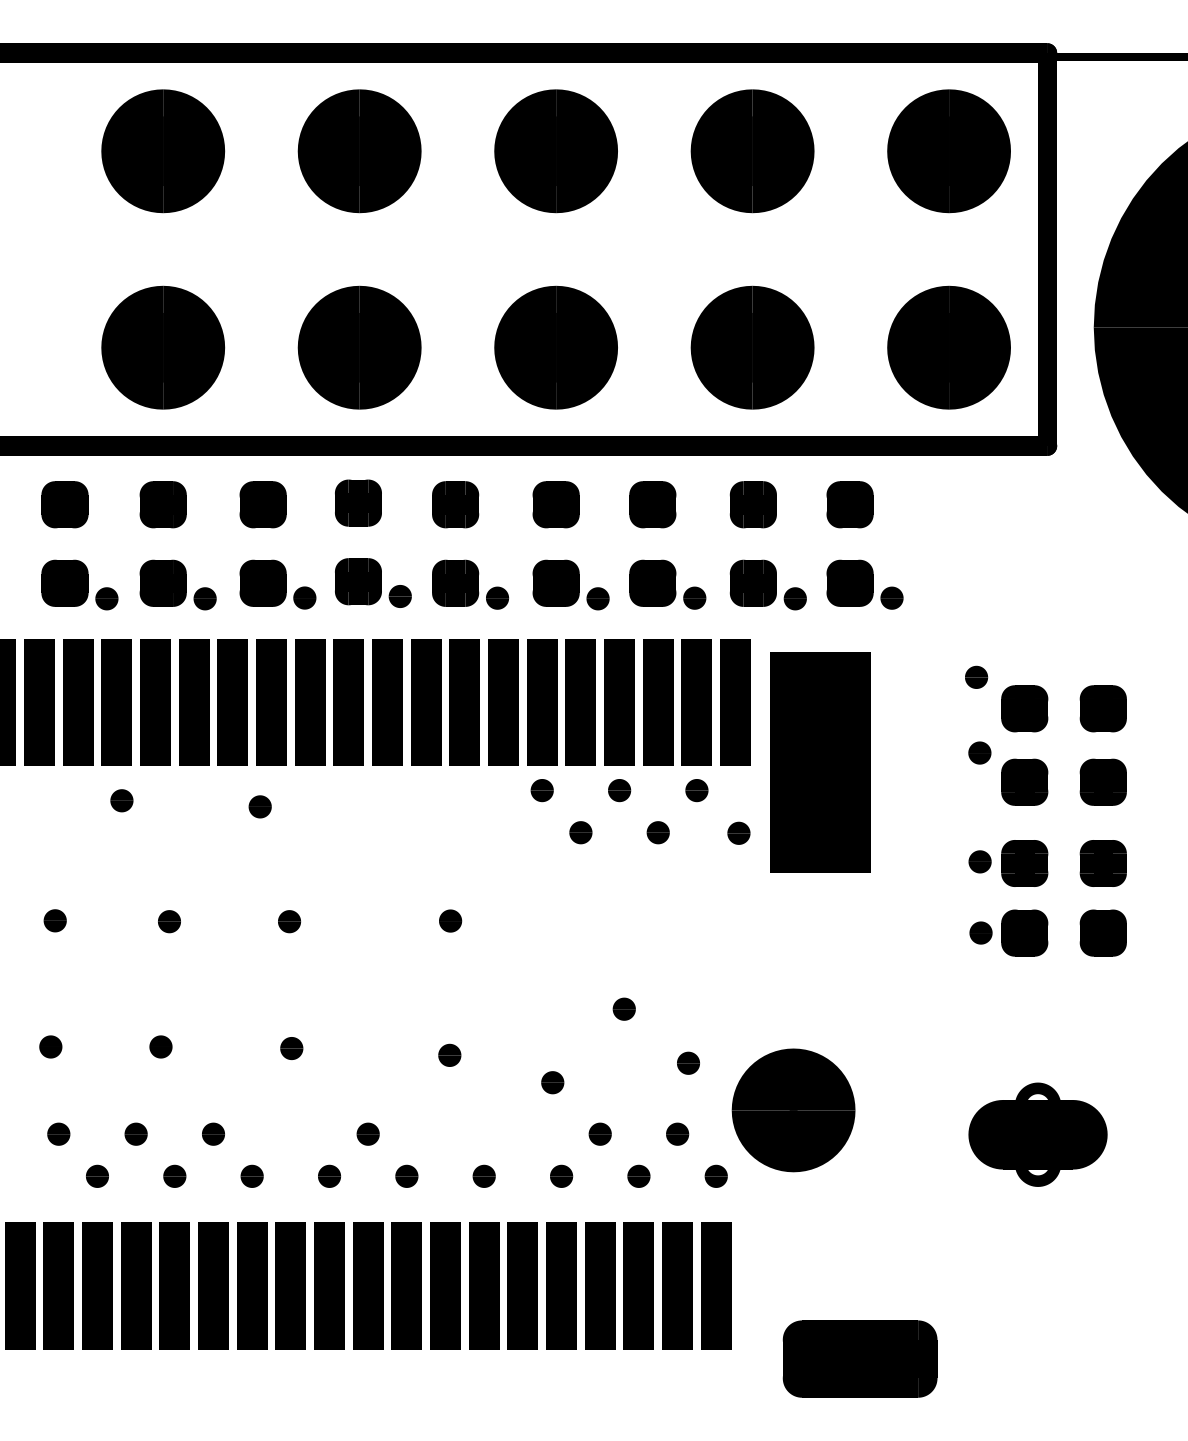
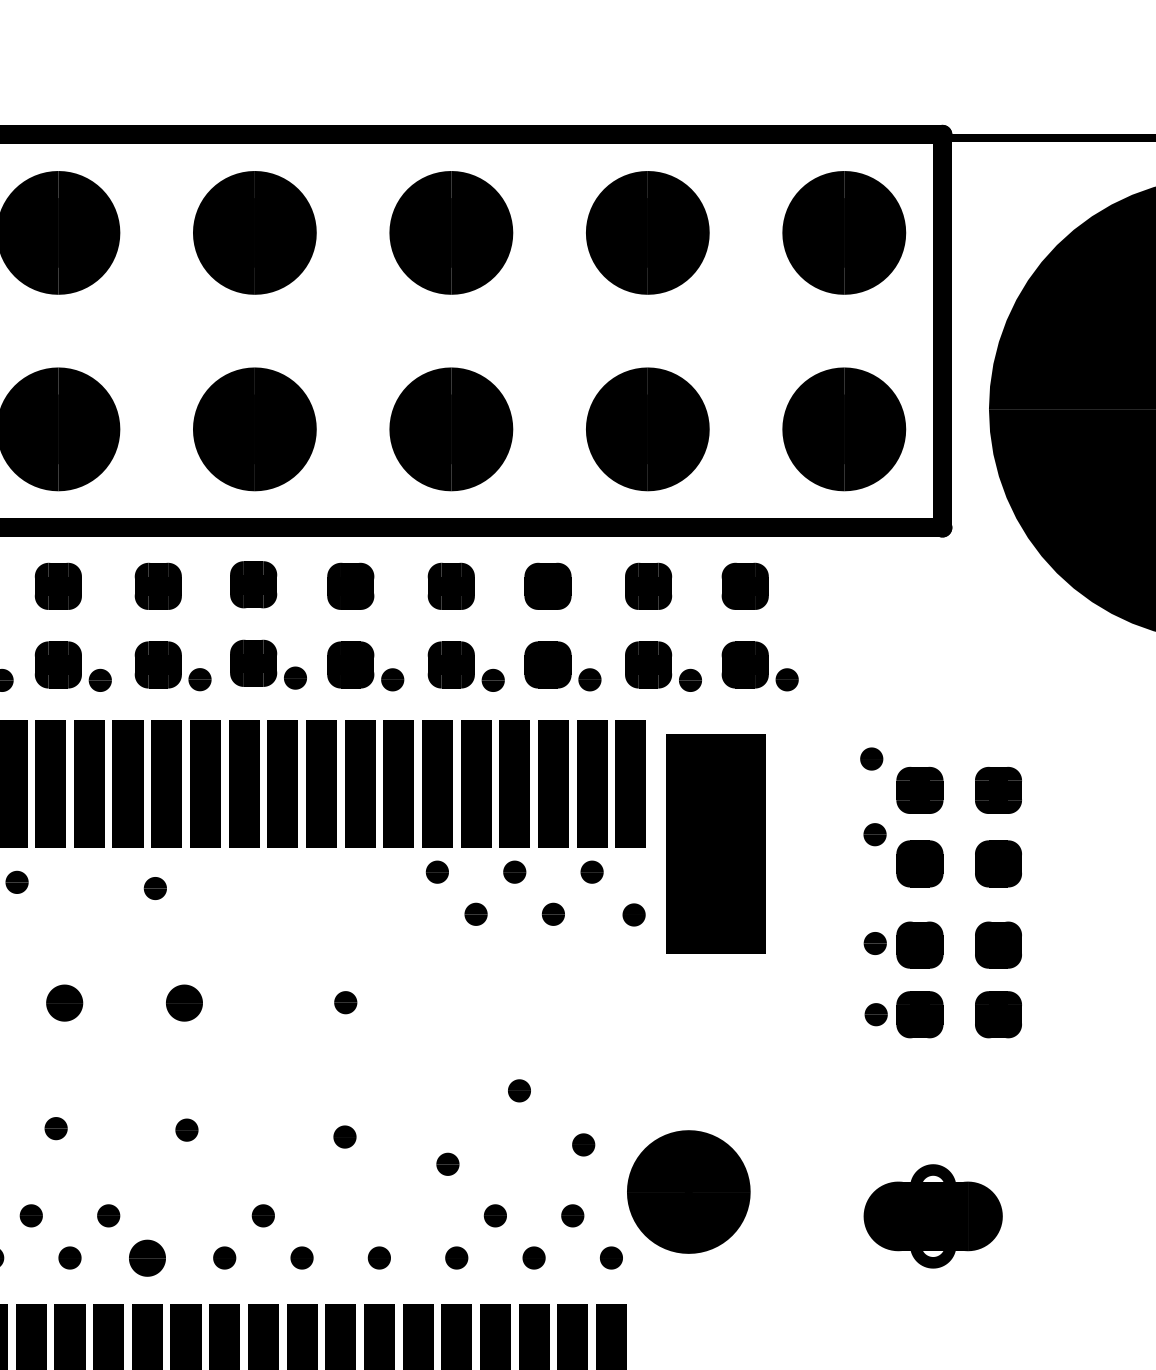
part: (169, 921) -> (64, 1003), size x1.6
part: (289, 921) -> (184, 1003), size x1.6
part: (251, 1175) -> (146, 1257), size x1.6

